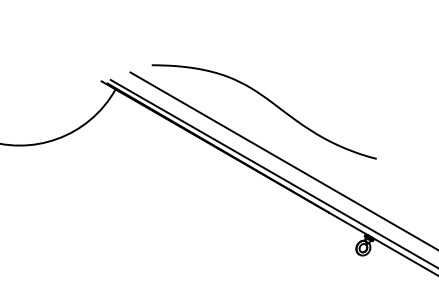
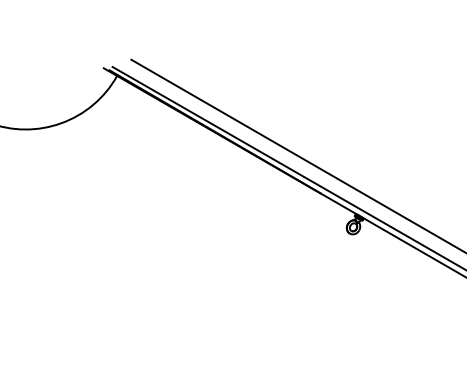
curve: (270, 102) -> (264, 88), removed

